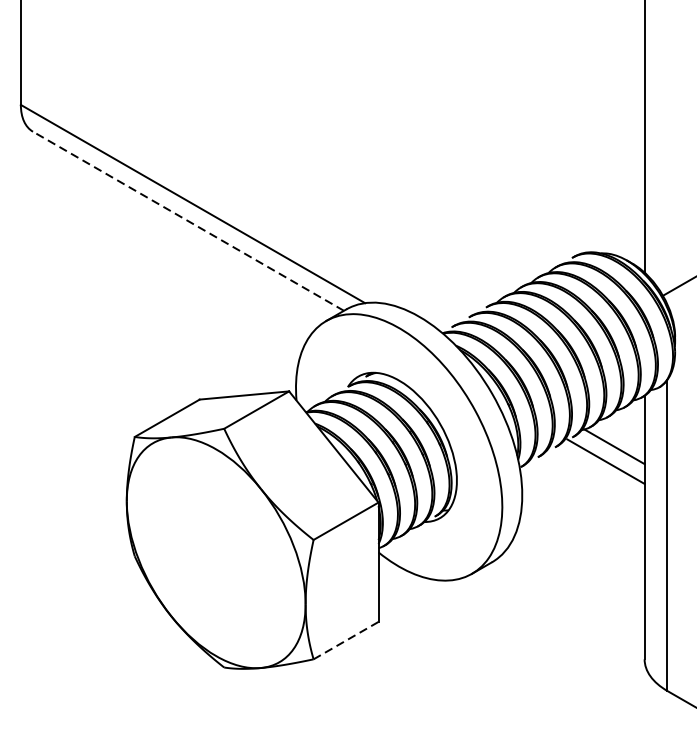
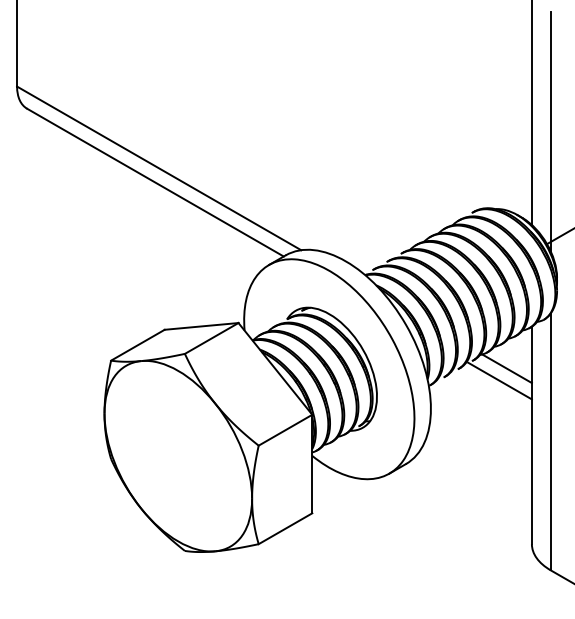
line: (667, 159) -> (550, 131), added
line: (188, 221) -> (155, 182), dashed -> solid
line: (346, 640) -> (285, 528), dashed -> solid

